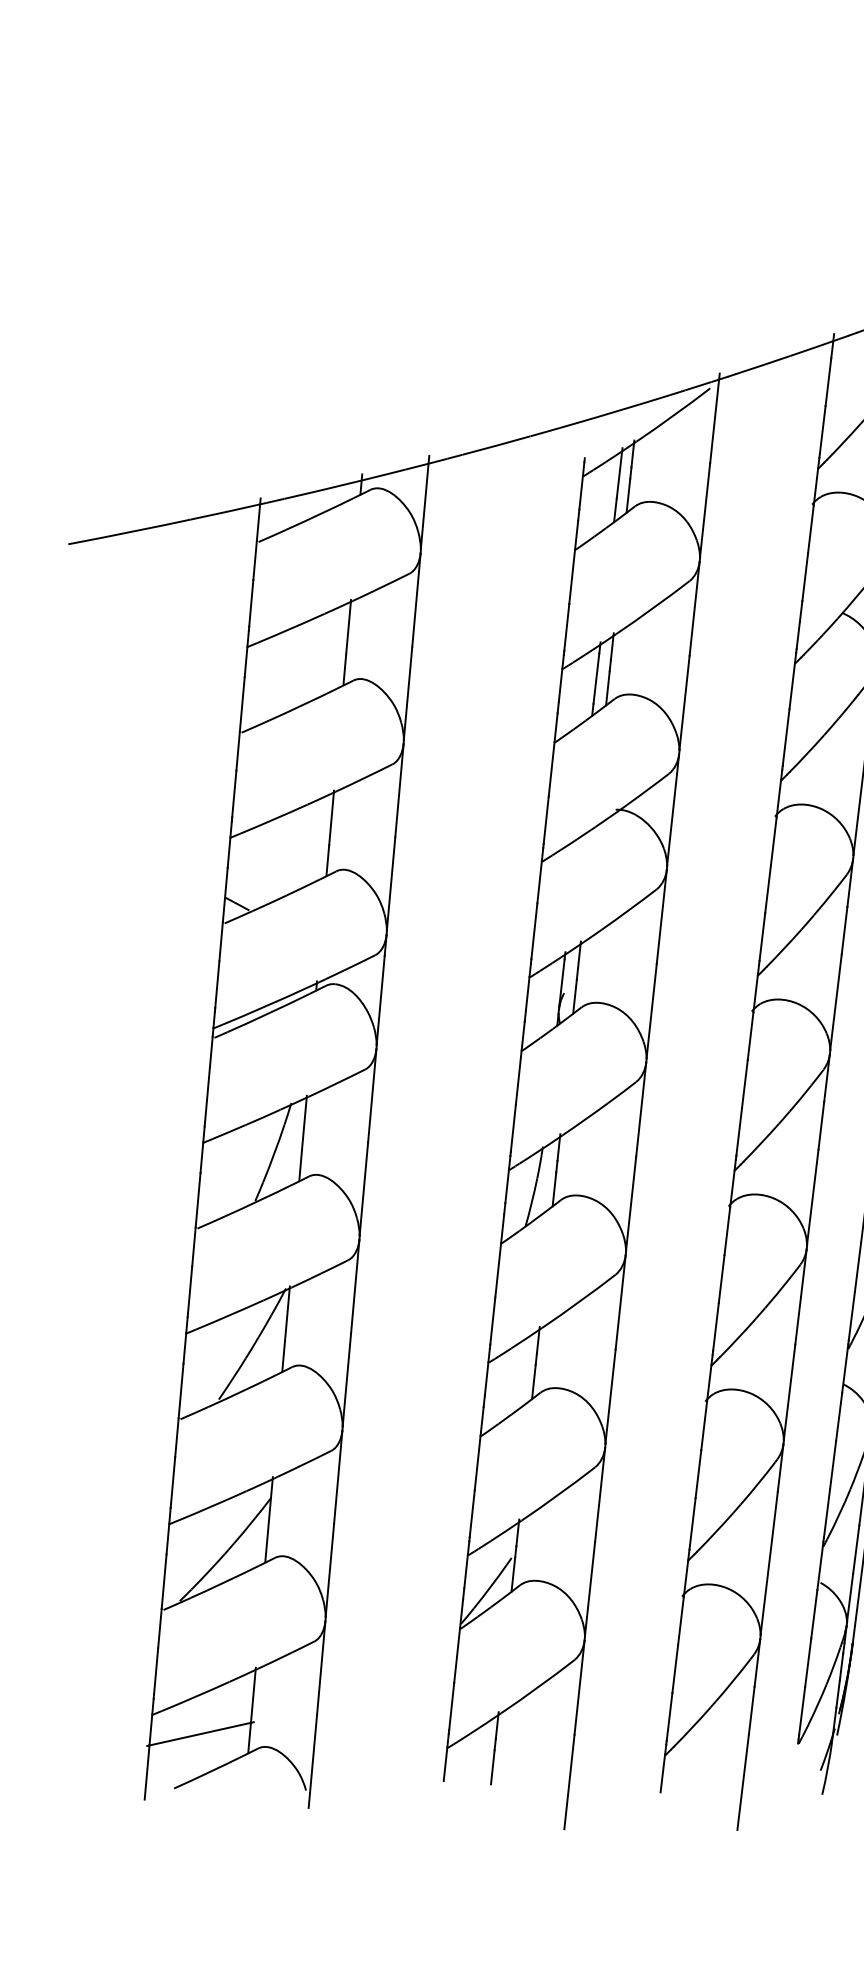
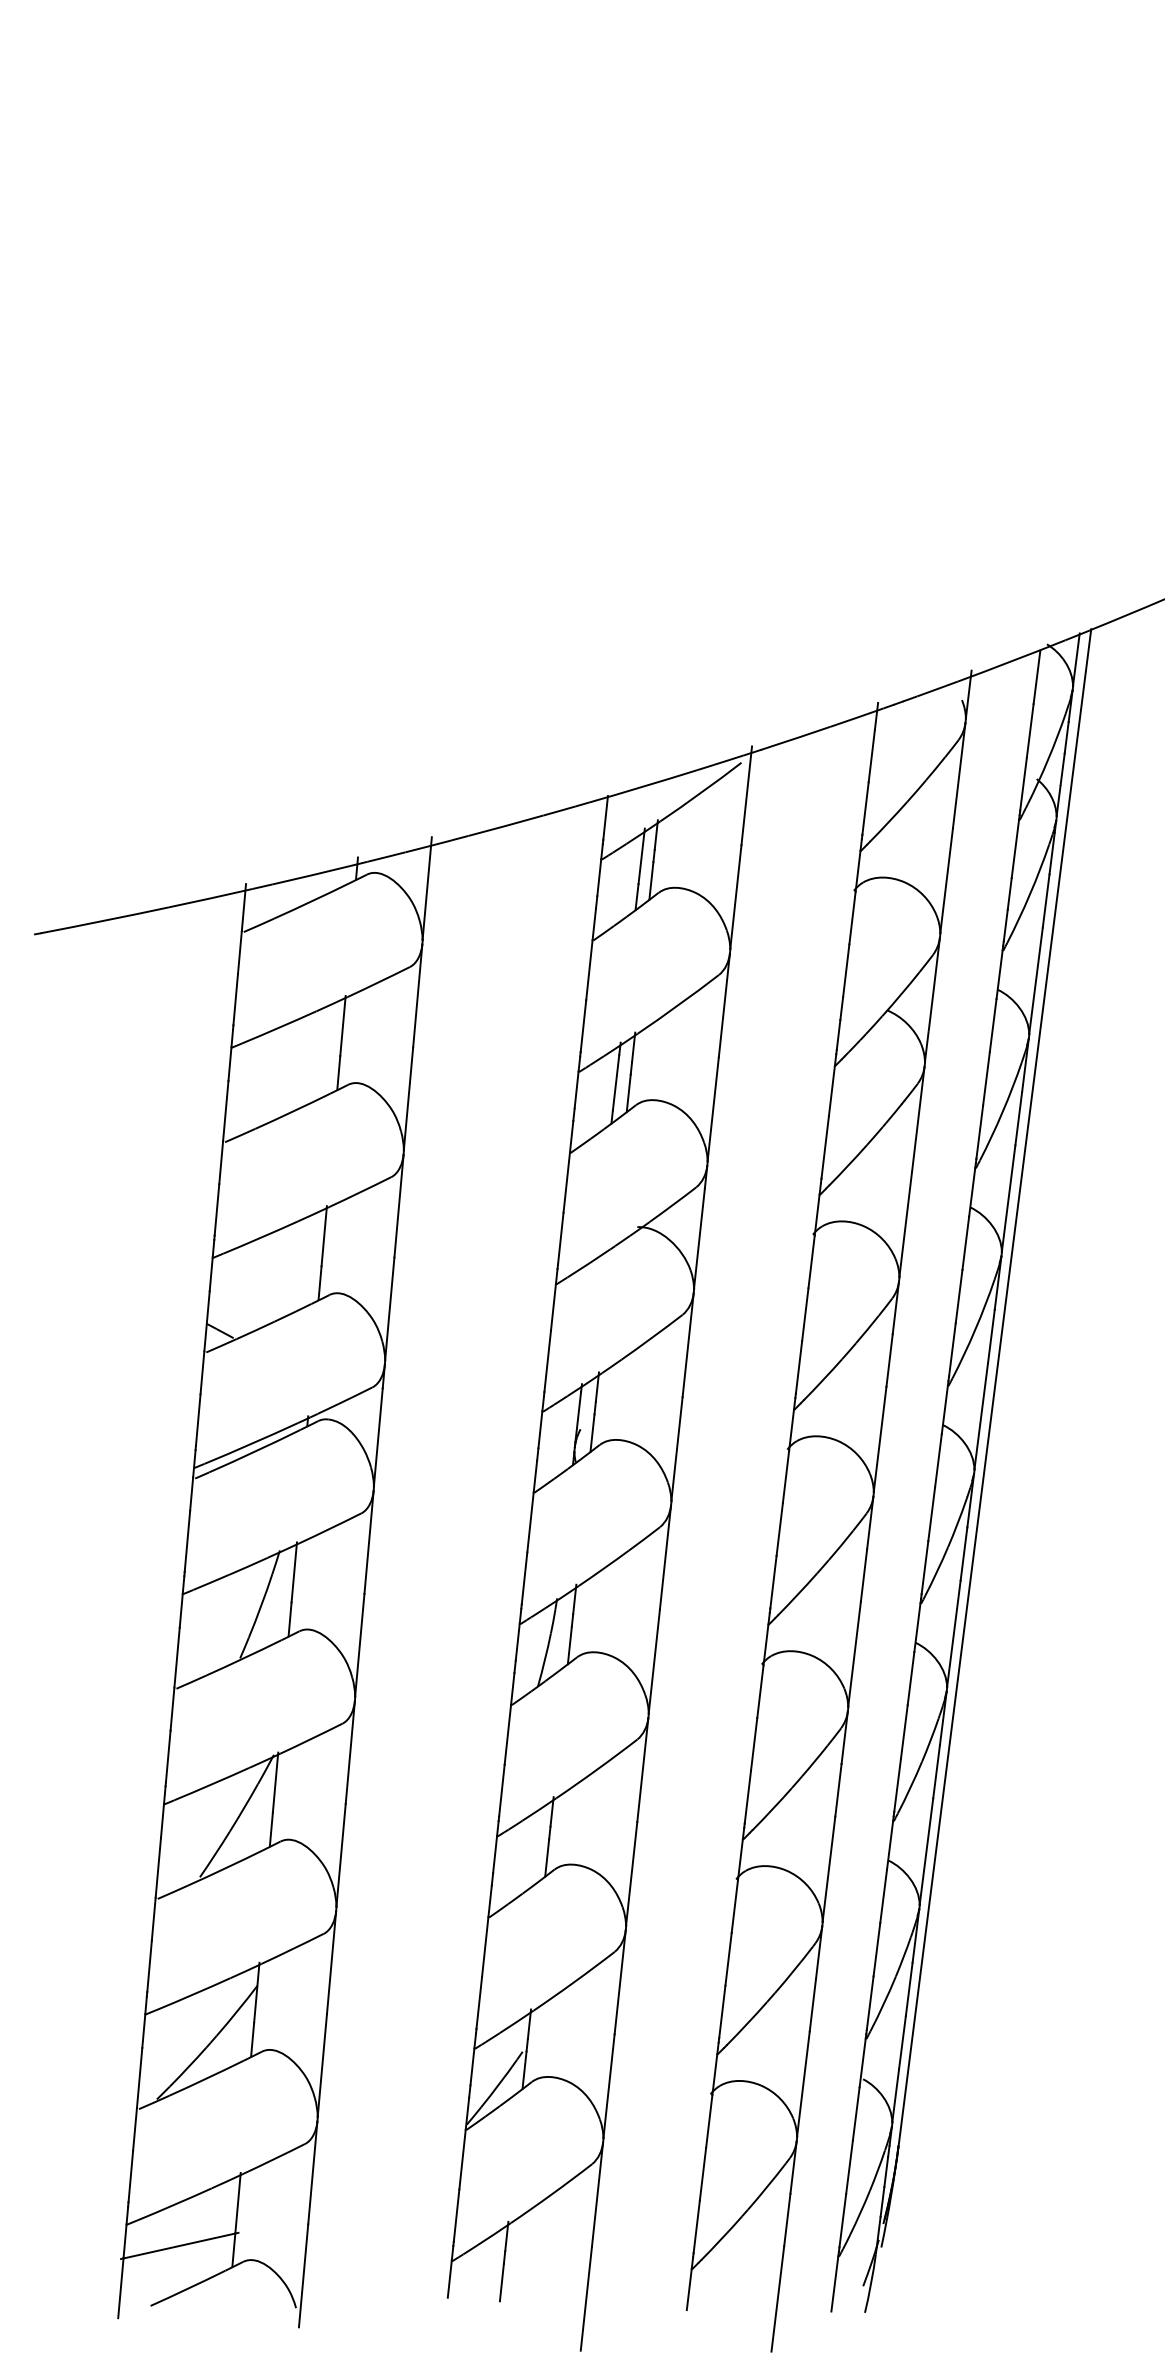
line: (586, 438) -> (605, 818), added
line: (794, 1768) -> (834, 2283), added

